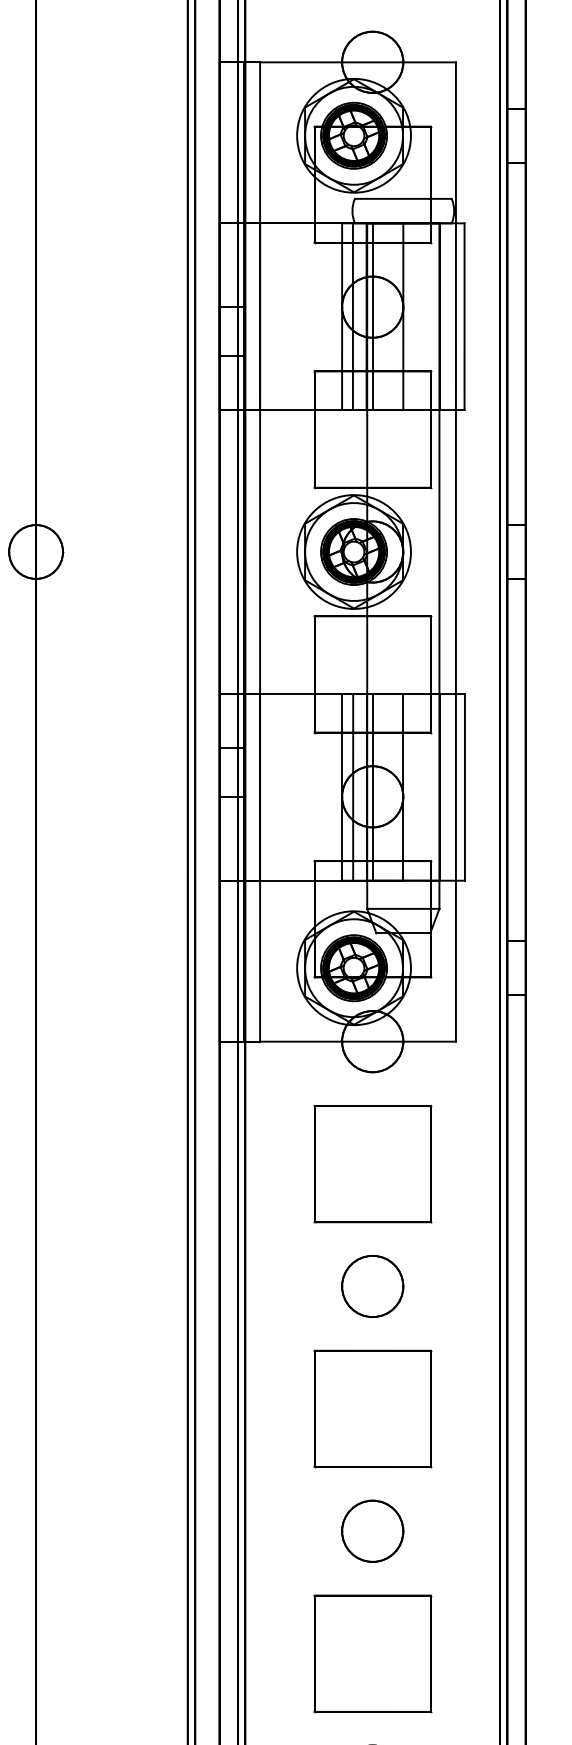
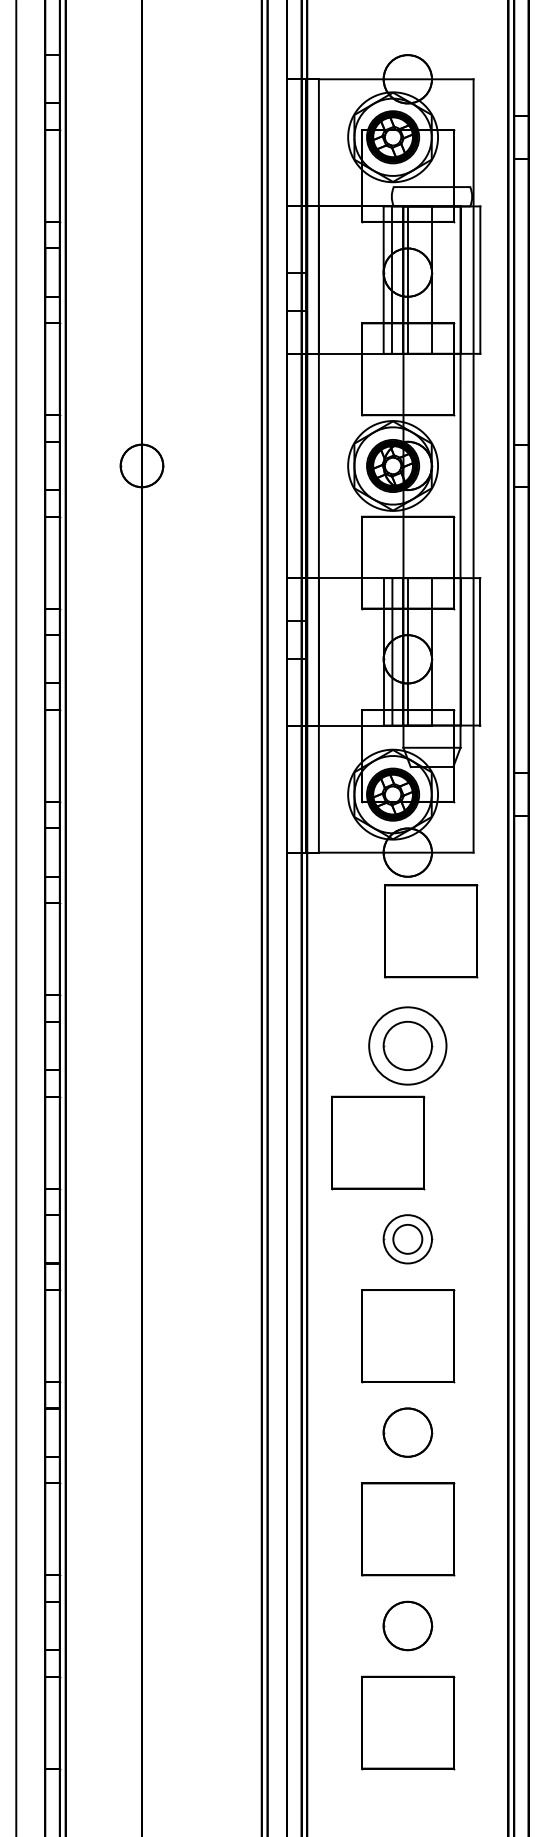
part: (373, 1164) -> (431, 931), moved
circle: (372, 1285) -> (407, 1045), size x1.6
part: (373, 1408) -> (378, 1142), moved
circle: (372, 1531) -> (407, 1239), size x0.6

